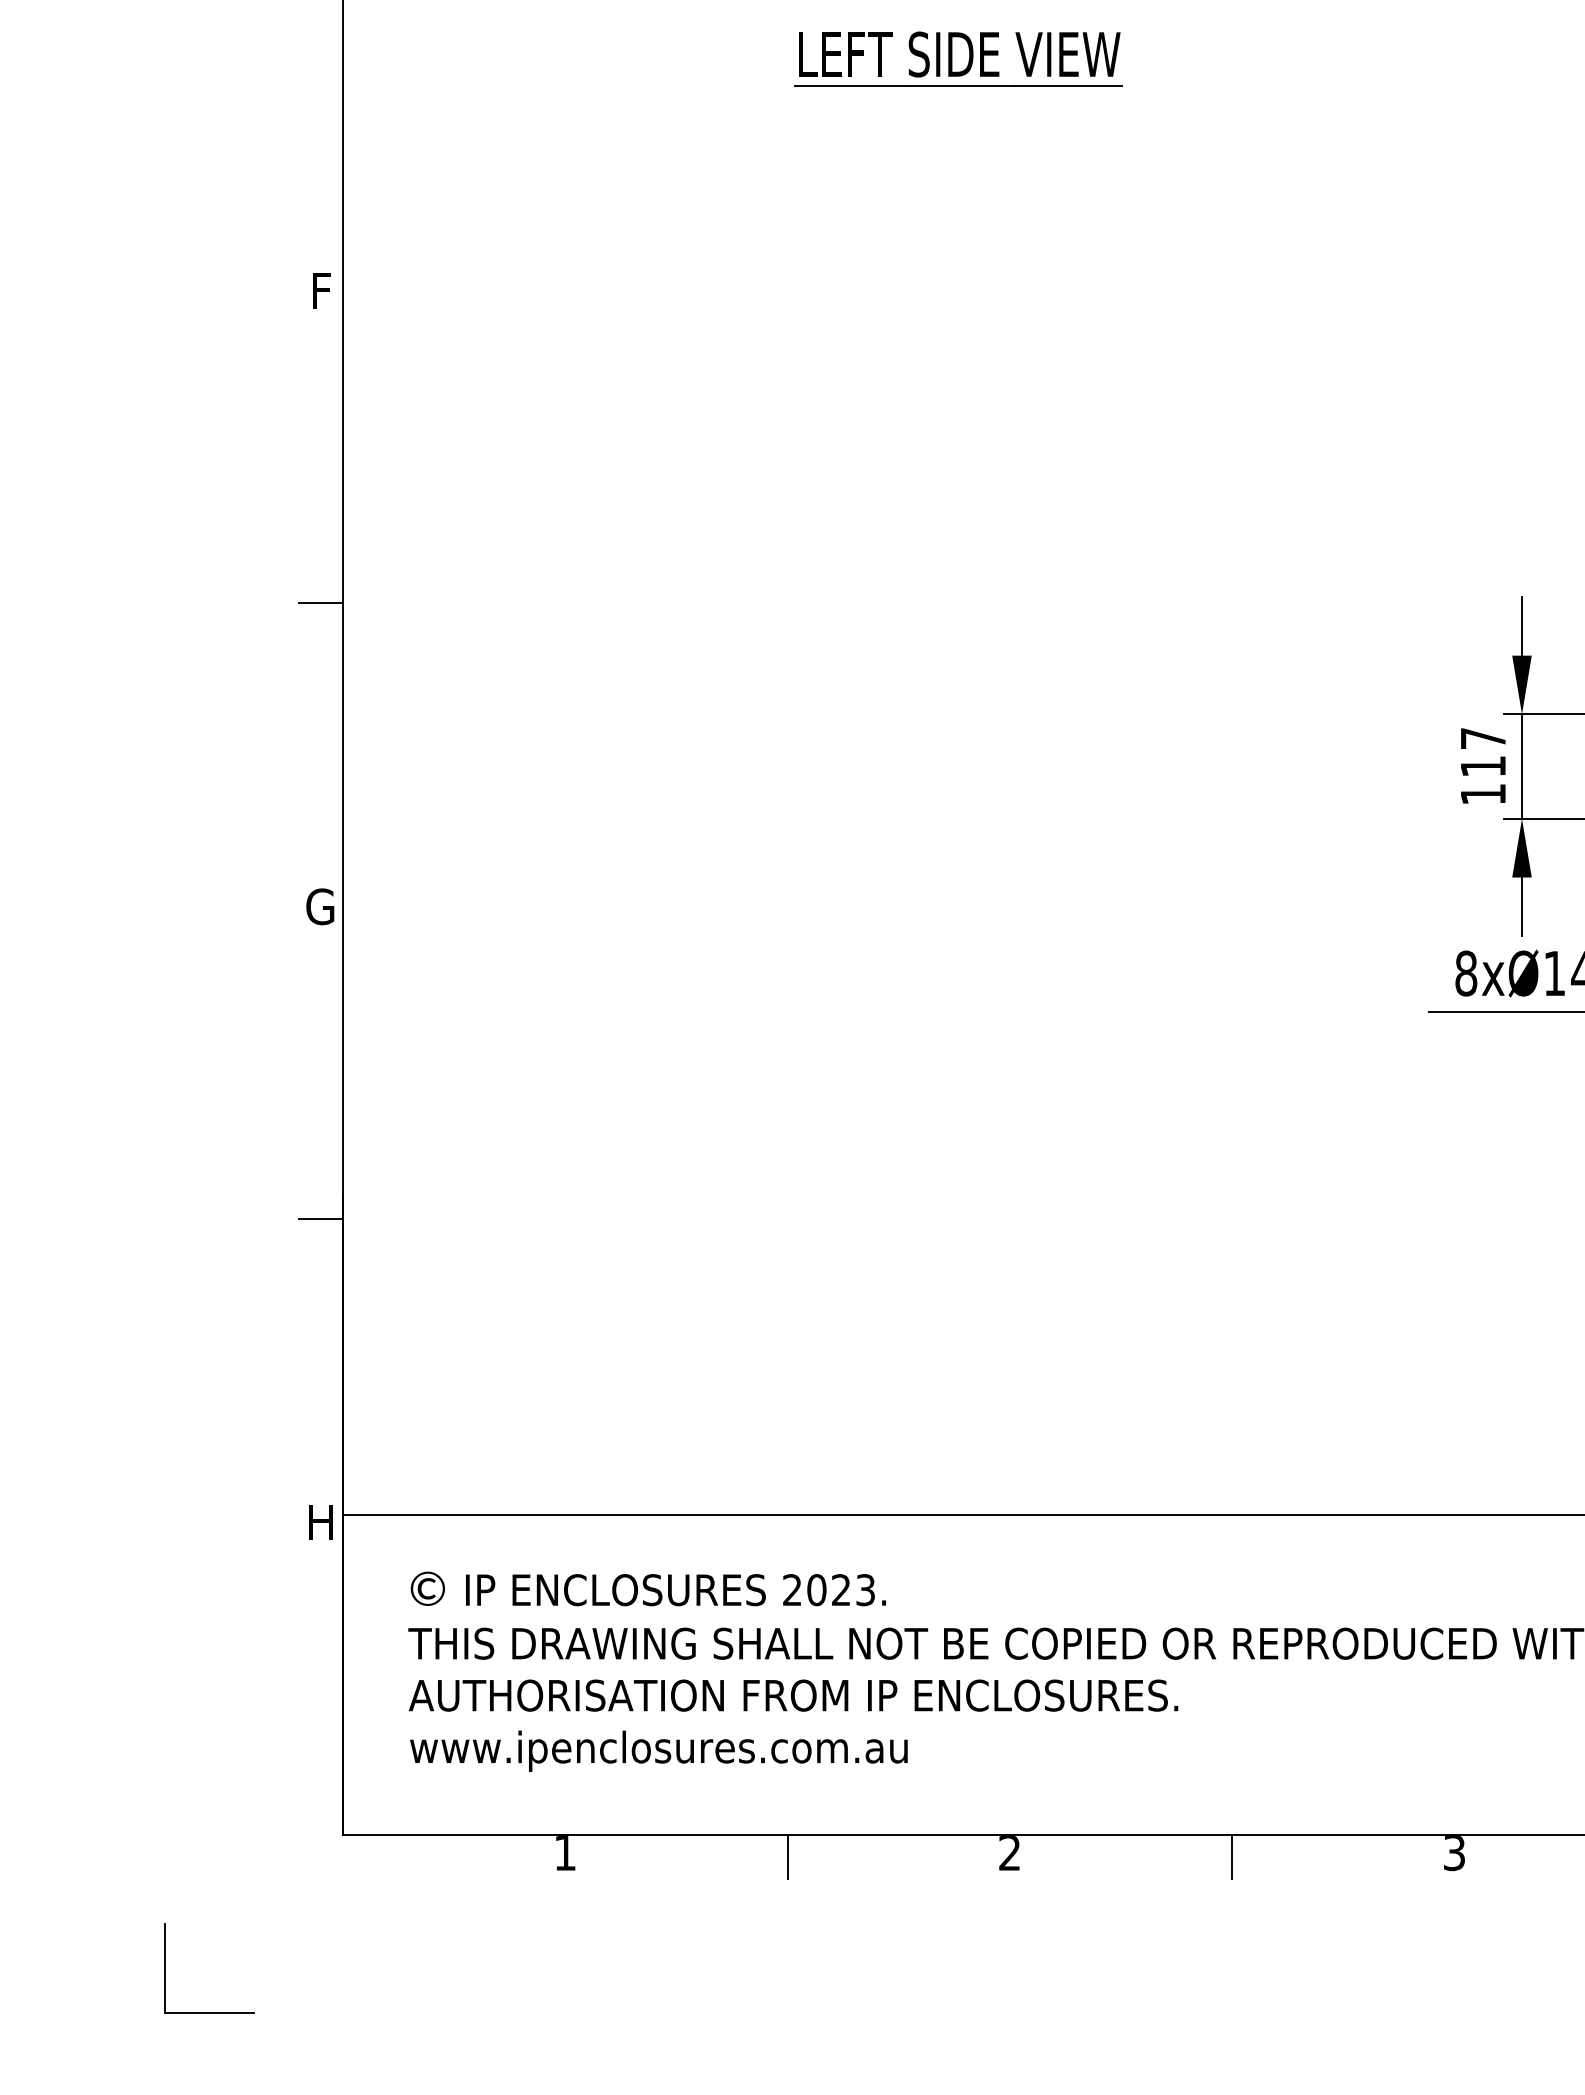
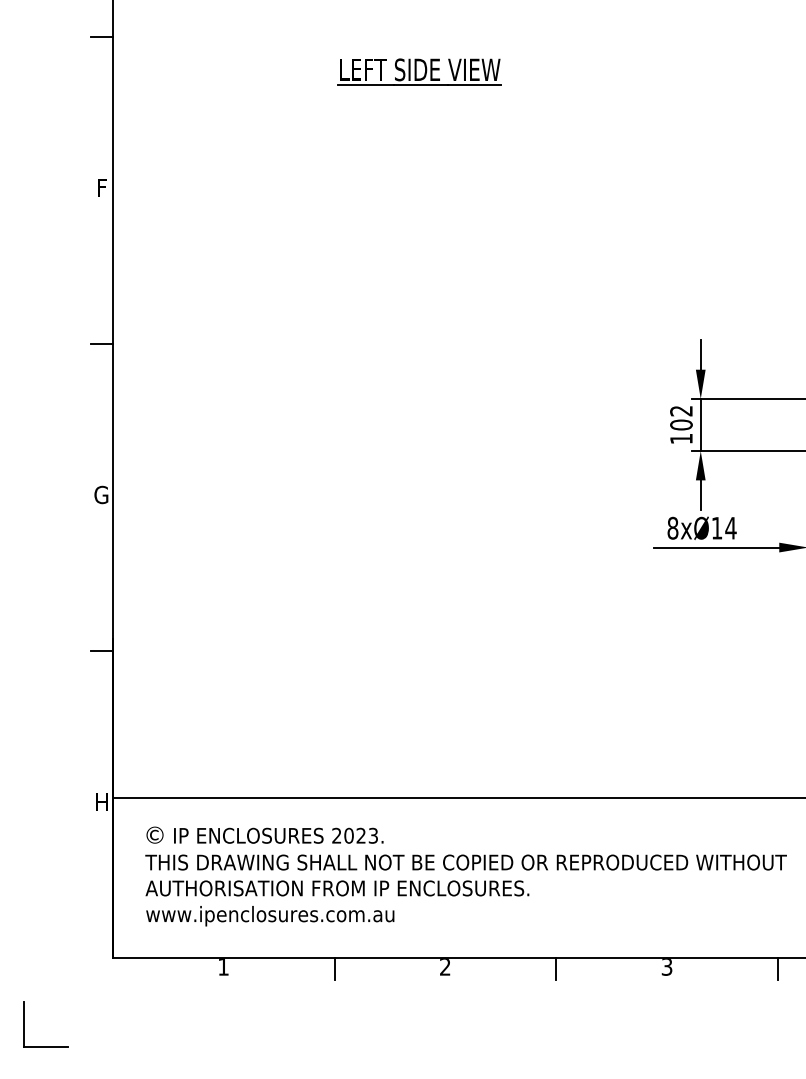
text: (1483, 753) -> (681, 418), 117 -> 102

